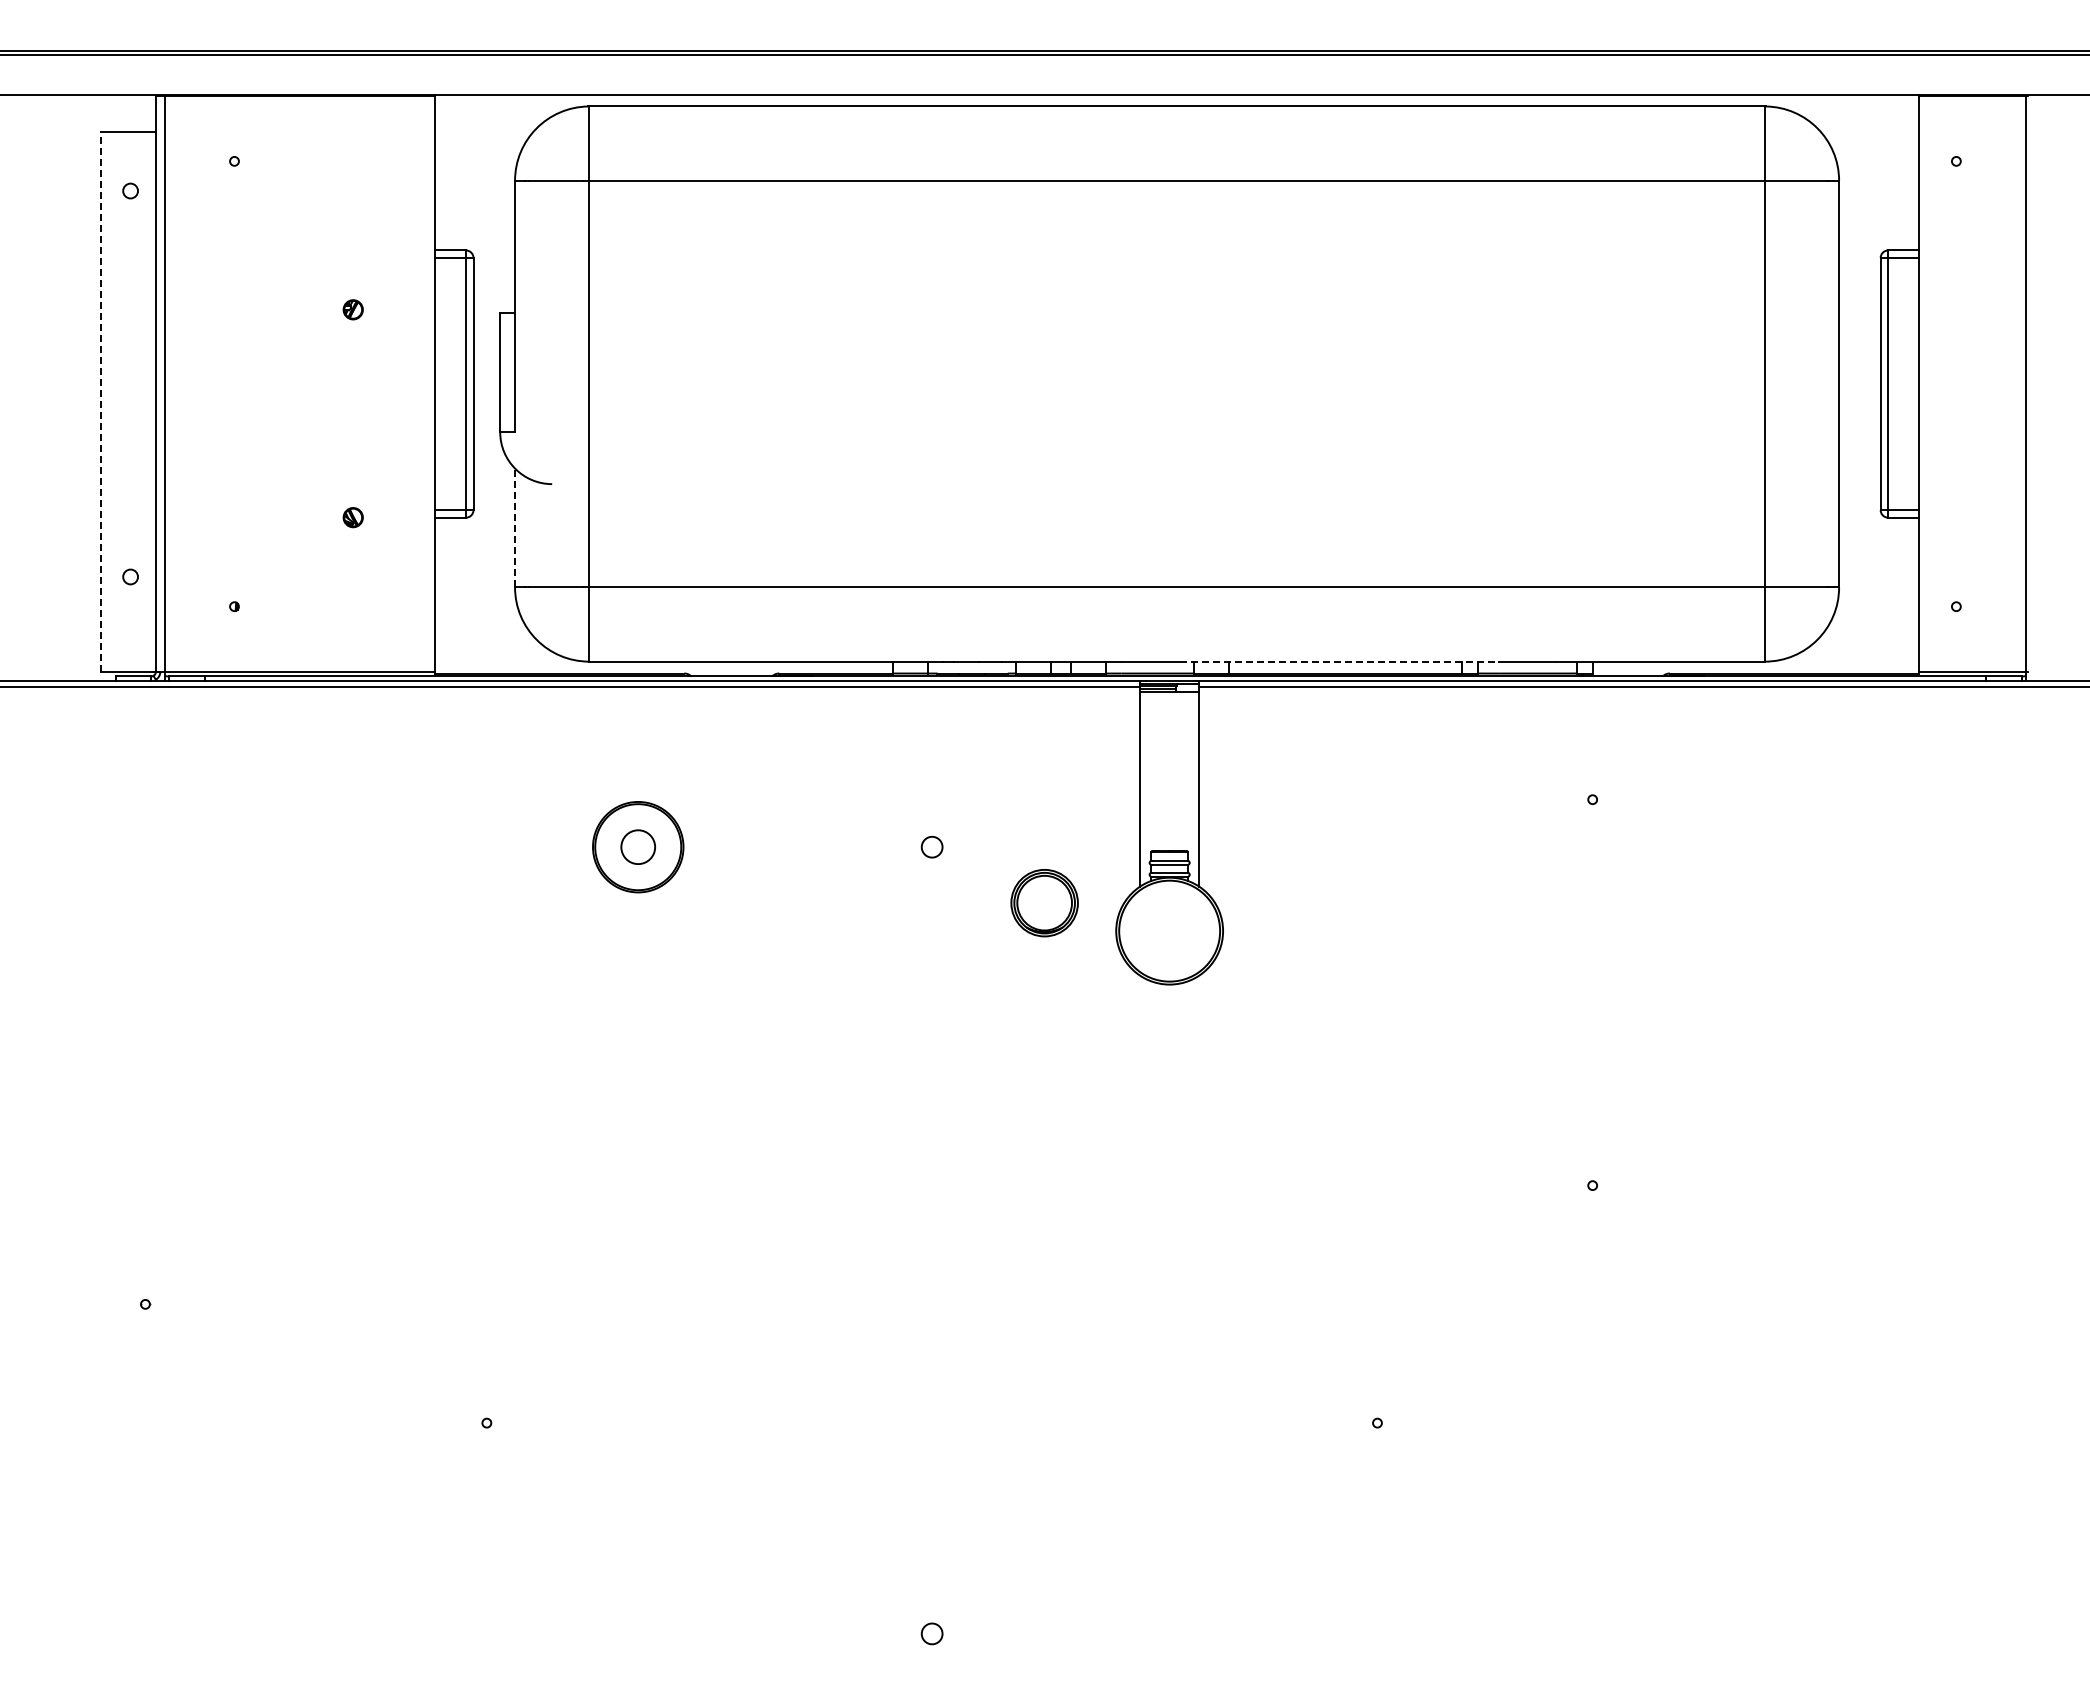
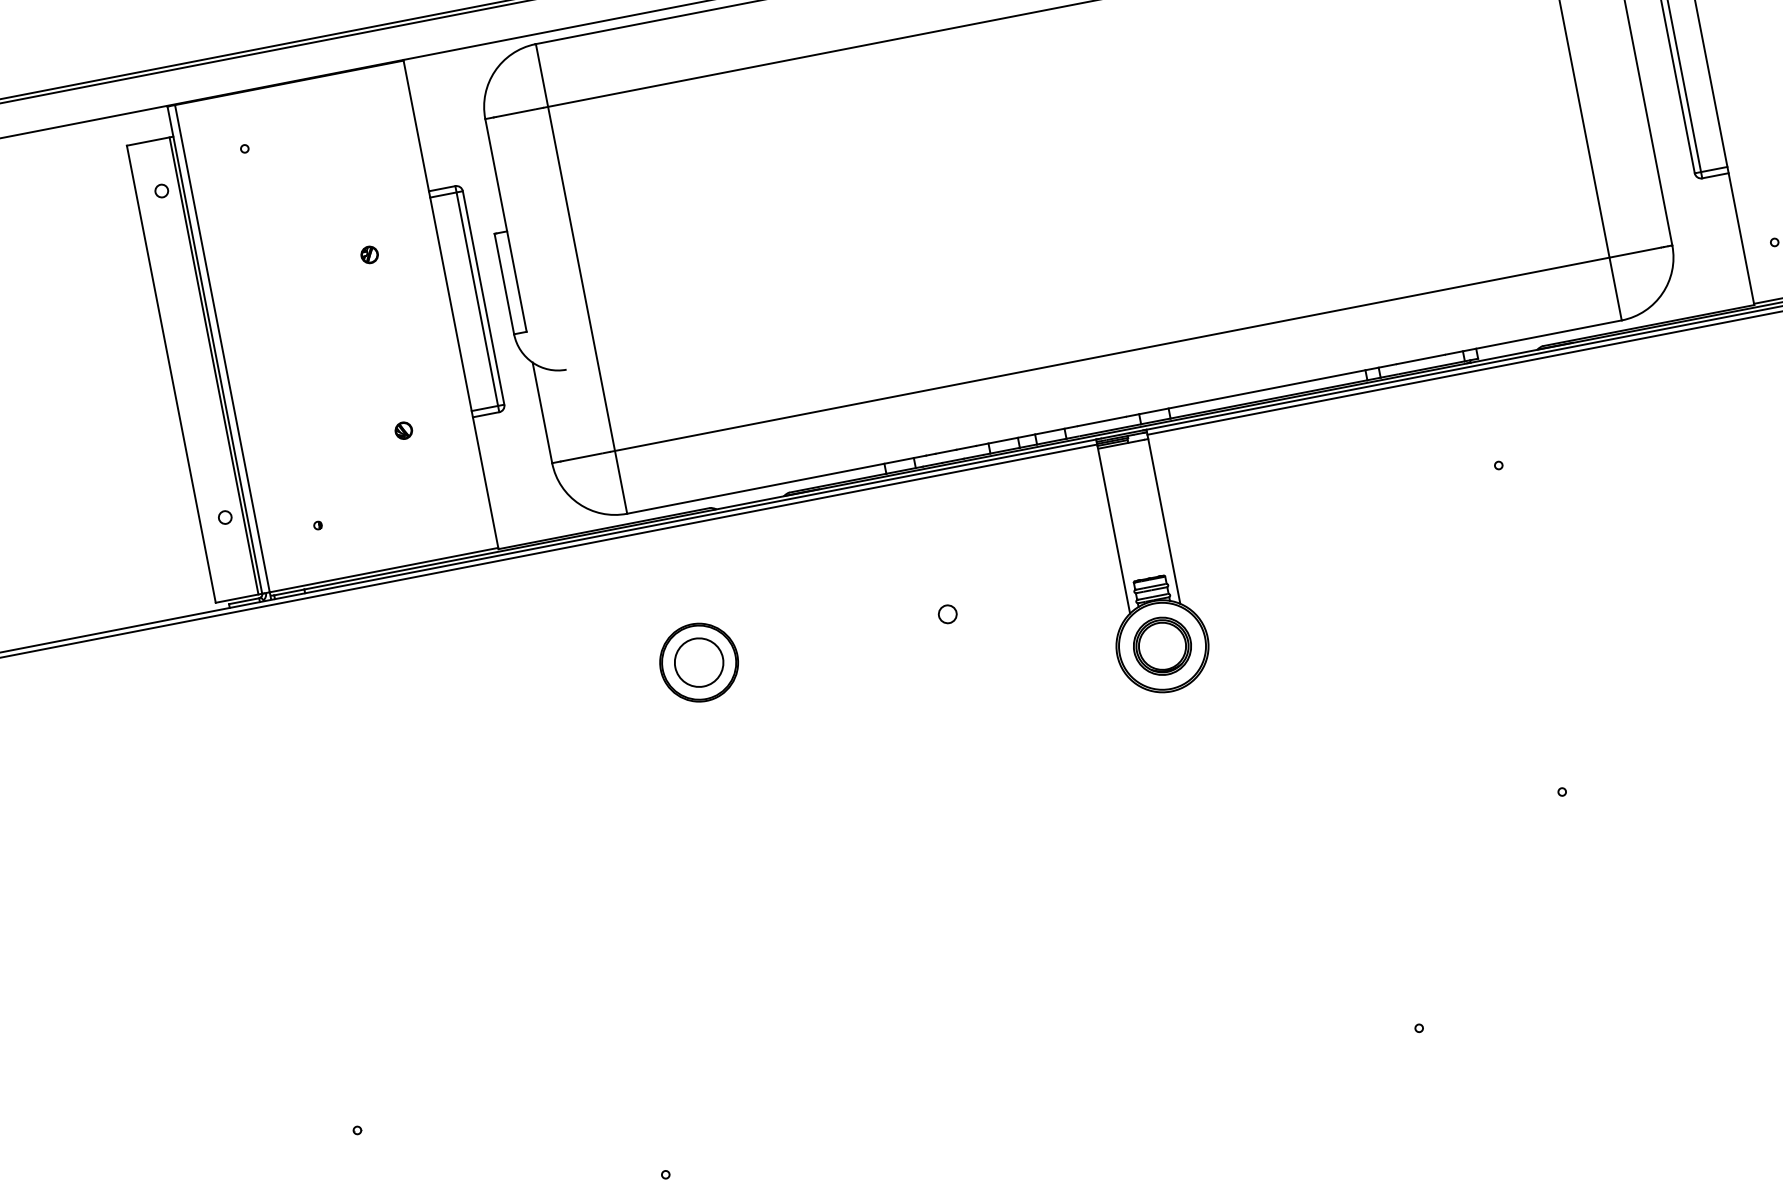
line: (100, 401) -> (170, 374), dashed -> solid
line: (151, 401) -> (214, 365), added
line: (515, 527) -> (542, 412), dashed -> solid
line: (1338, 661) -> (1261, 390), dashed -> solid
circle: (638, 847) -> (699, 662), size x1.67
part: (1044, 903) -> (1162, 646), moved

